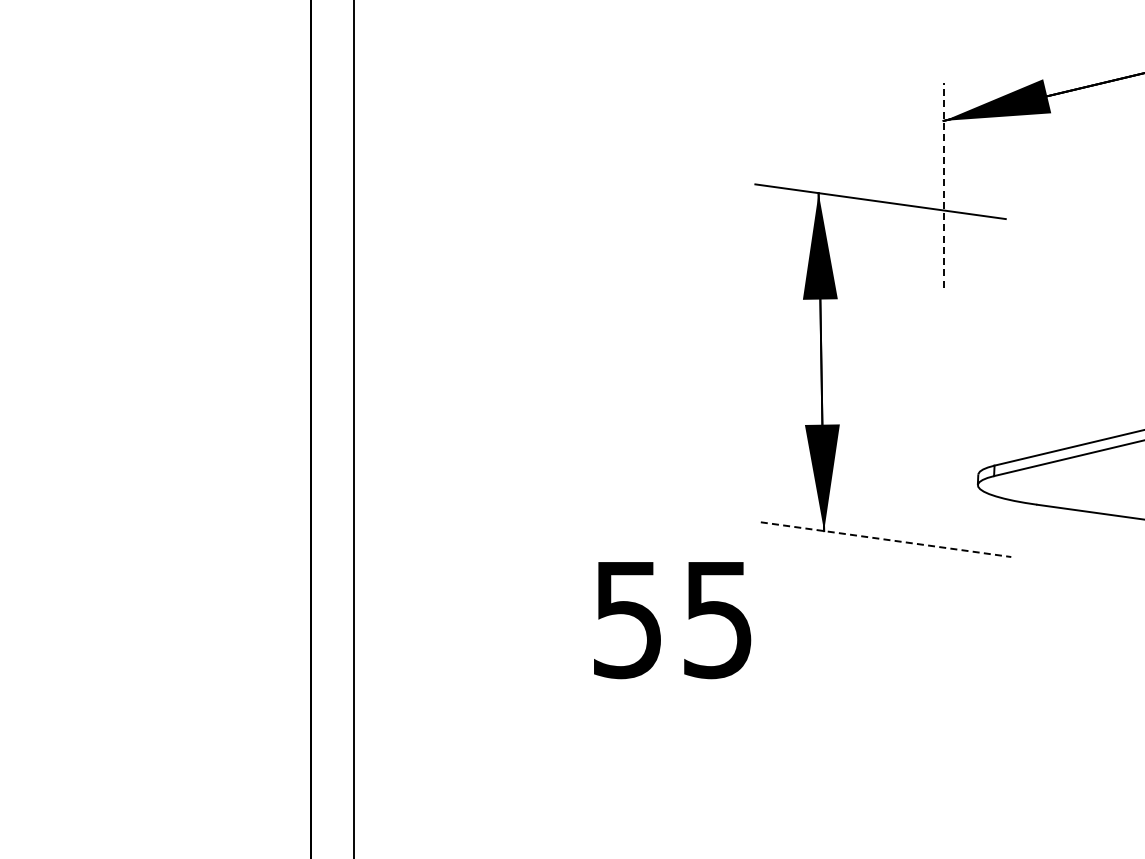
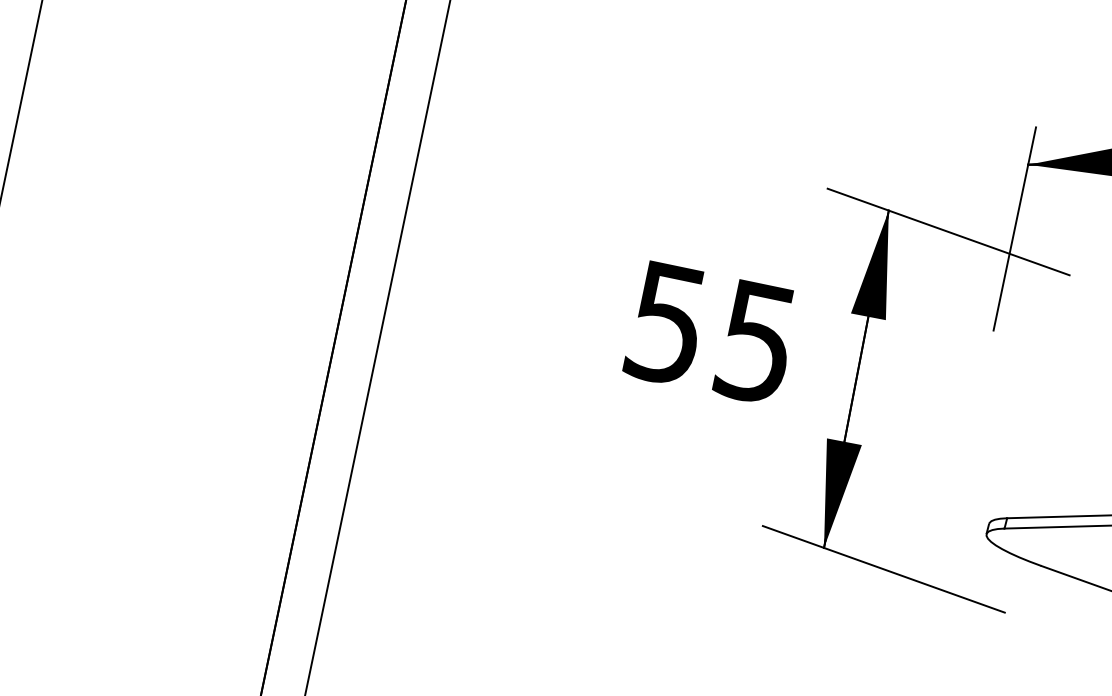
line: (943, 184) -> (1014, 227), dashed -> solid
line: (886, 539) -> (884, 569), dashed -> solid
text: (672, 620) -> (711, 333), moved

